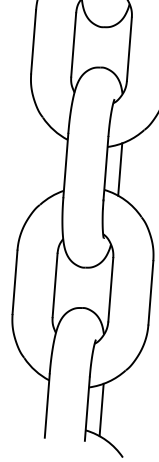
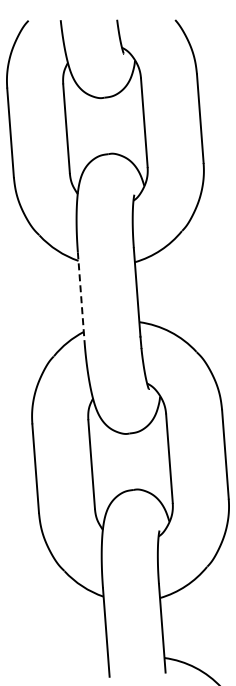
line: (65, 166) -> (81, 297), solid -> dashed
line: (119, 169) -> (156, 290), removed
line: (101, 409) -> (181, 626), removed

